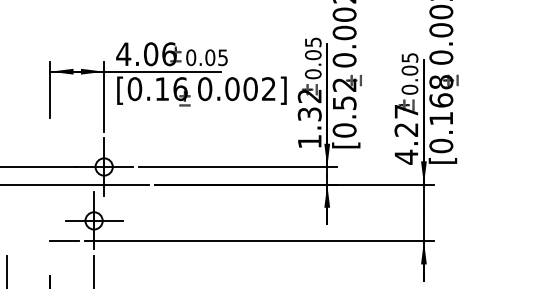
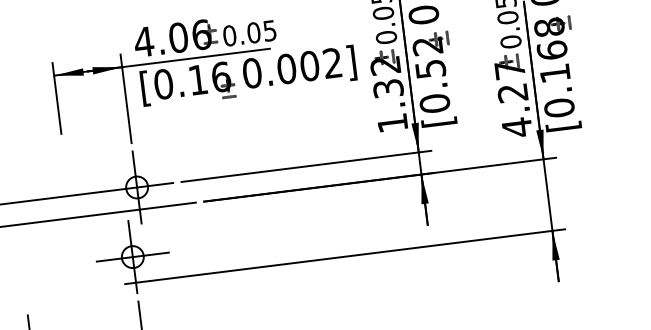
line: (64, 241) -> (98, 287), removed

